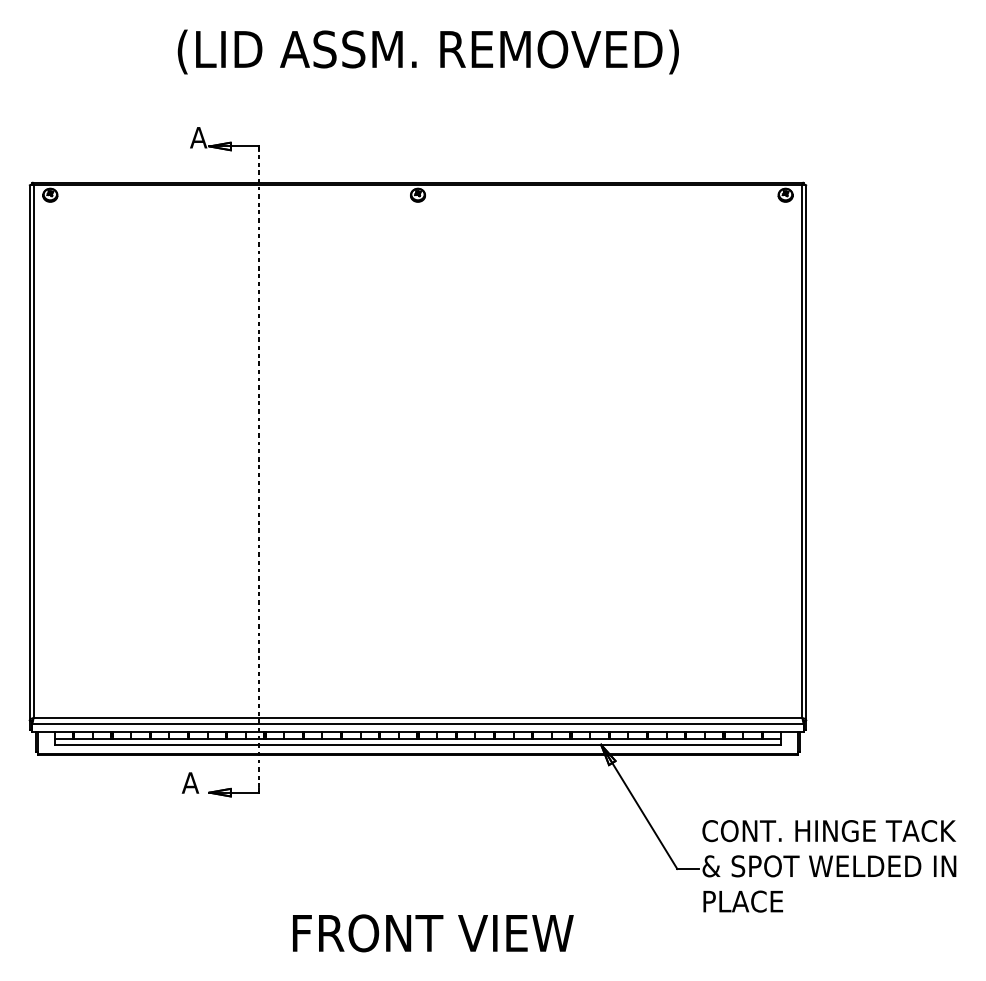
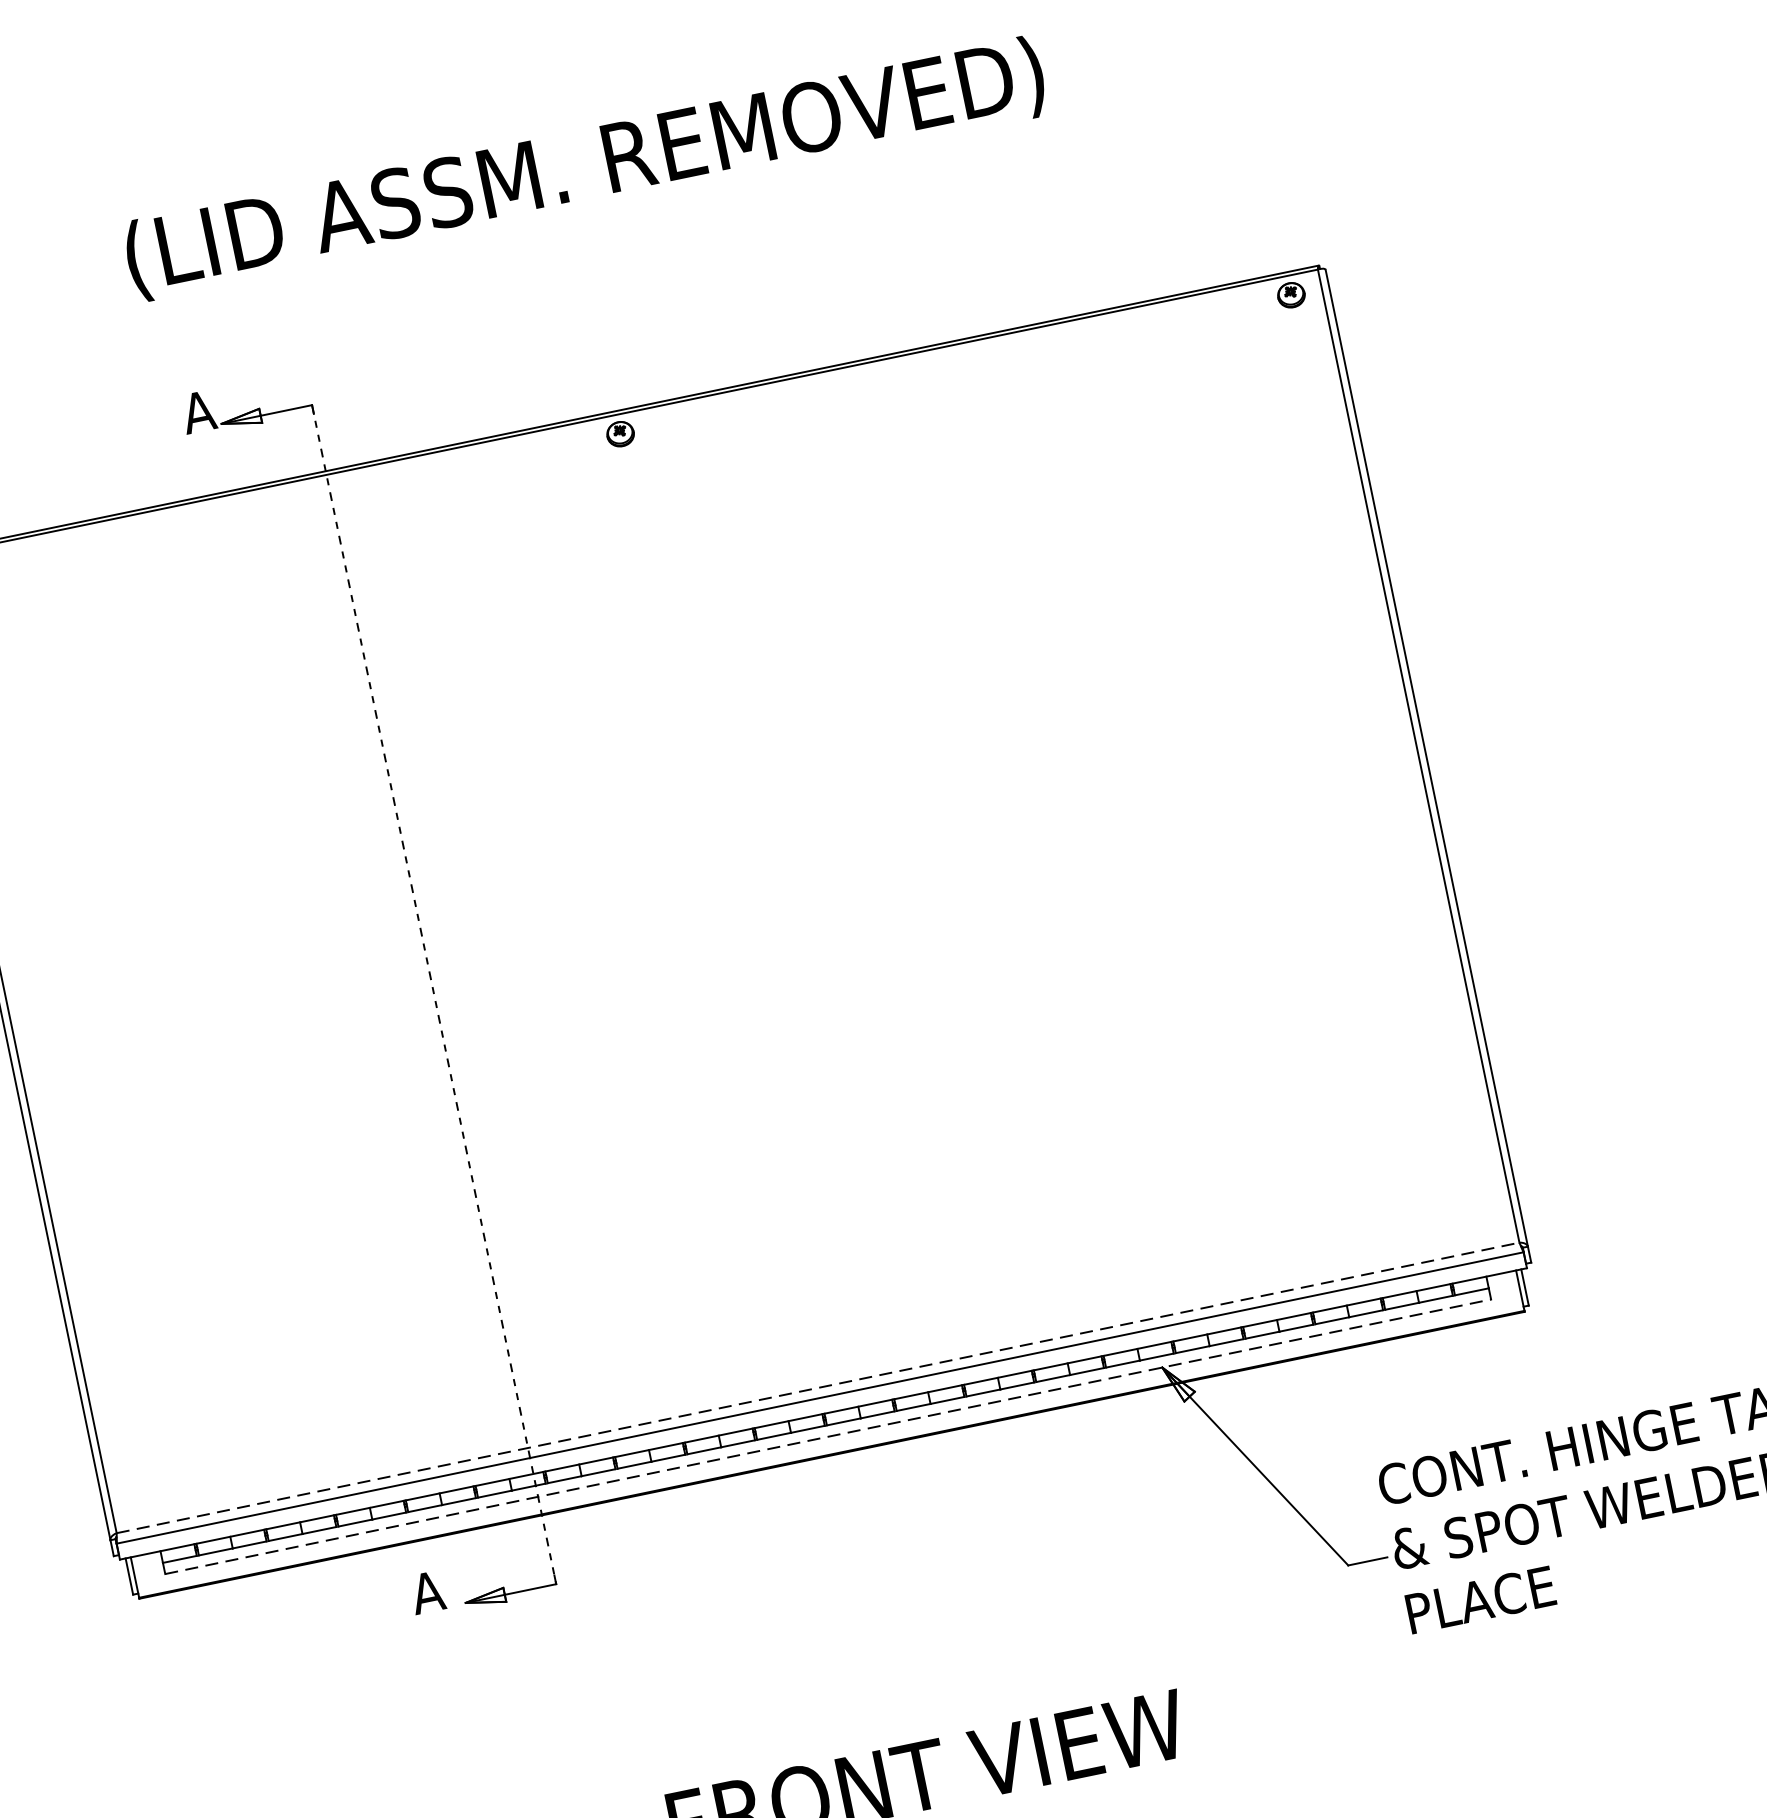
line: (418, 718) -> (819, 1388), solid -> dashed
line: (418, 744) -> (828, 1436), solid -> dashed

